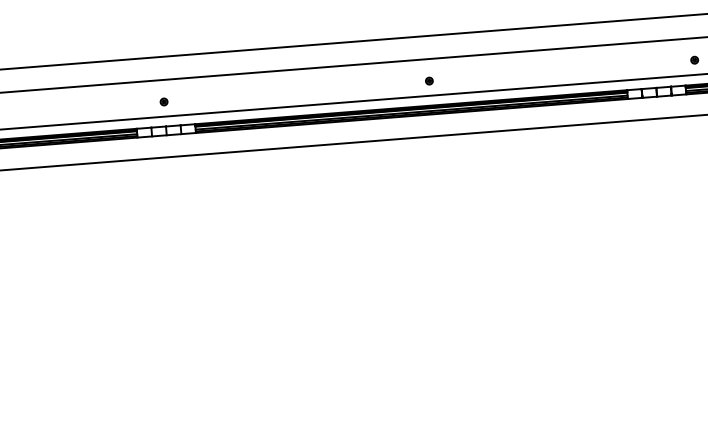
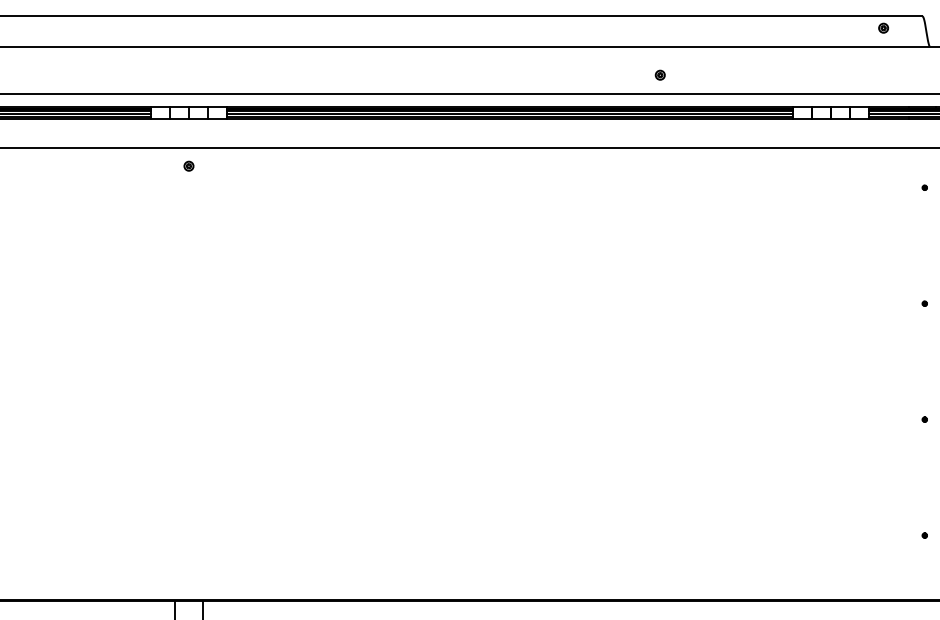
part: (694, 59) -> (883, 27), moved
part: (428, 80) -> (659, 74), moved
part: (163, 101) -> (188, 165), moved

